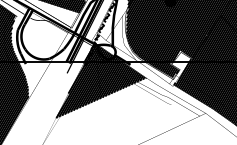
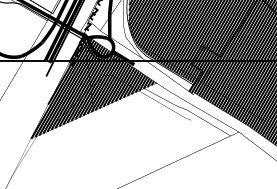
hatch: (180, 67) -> (203, 68), added

